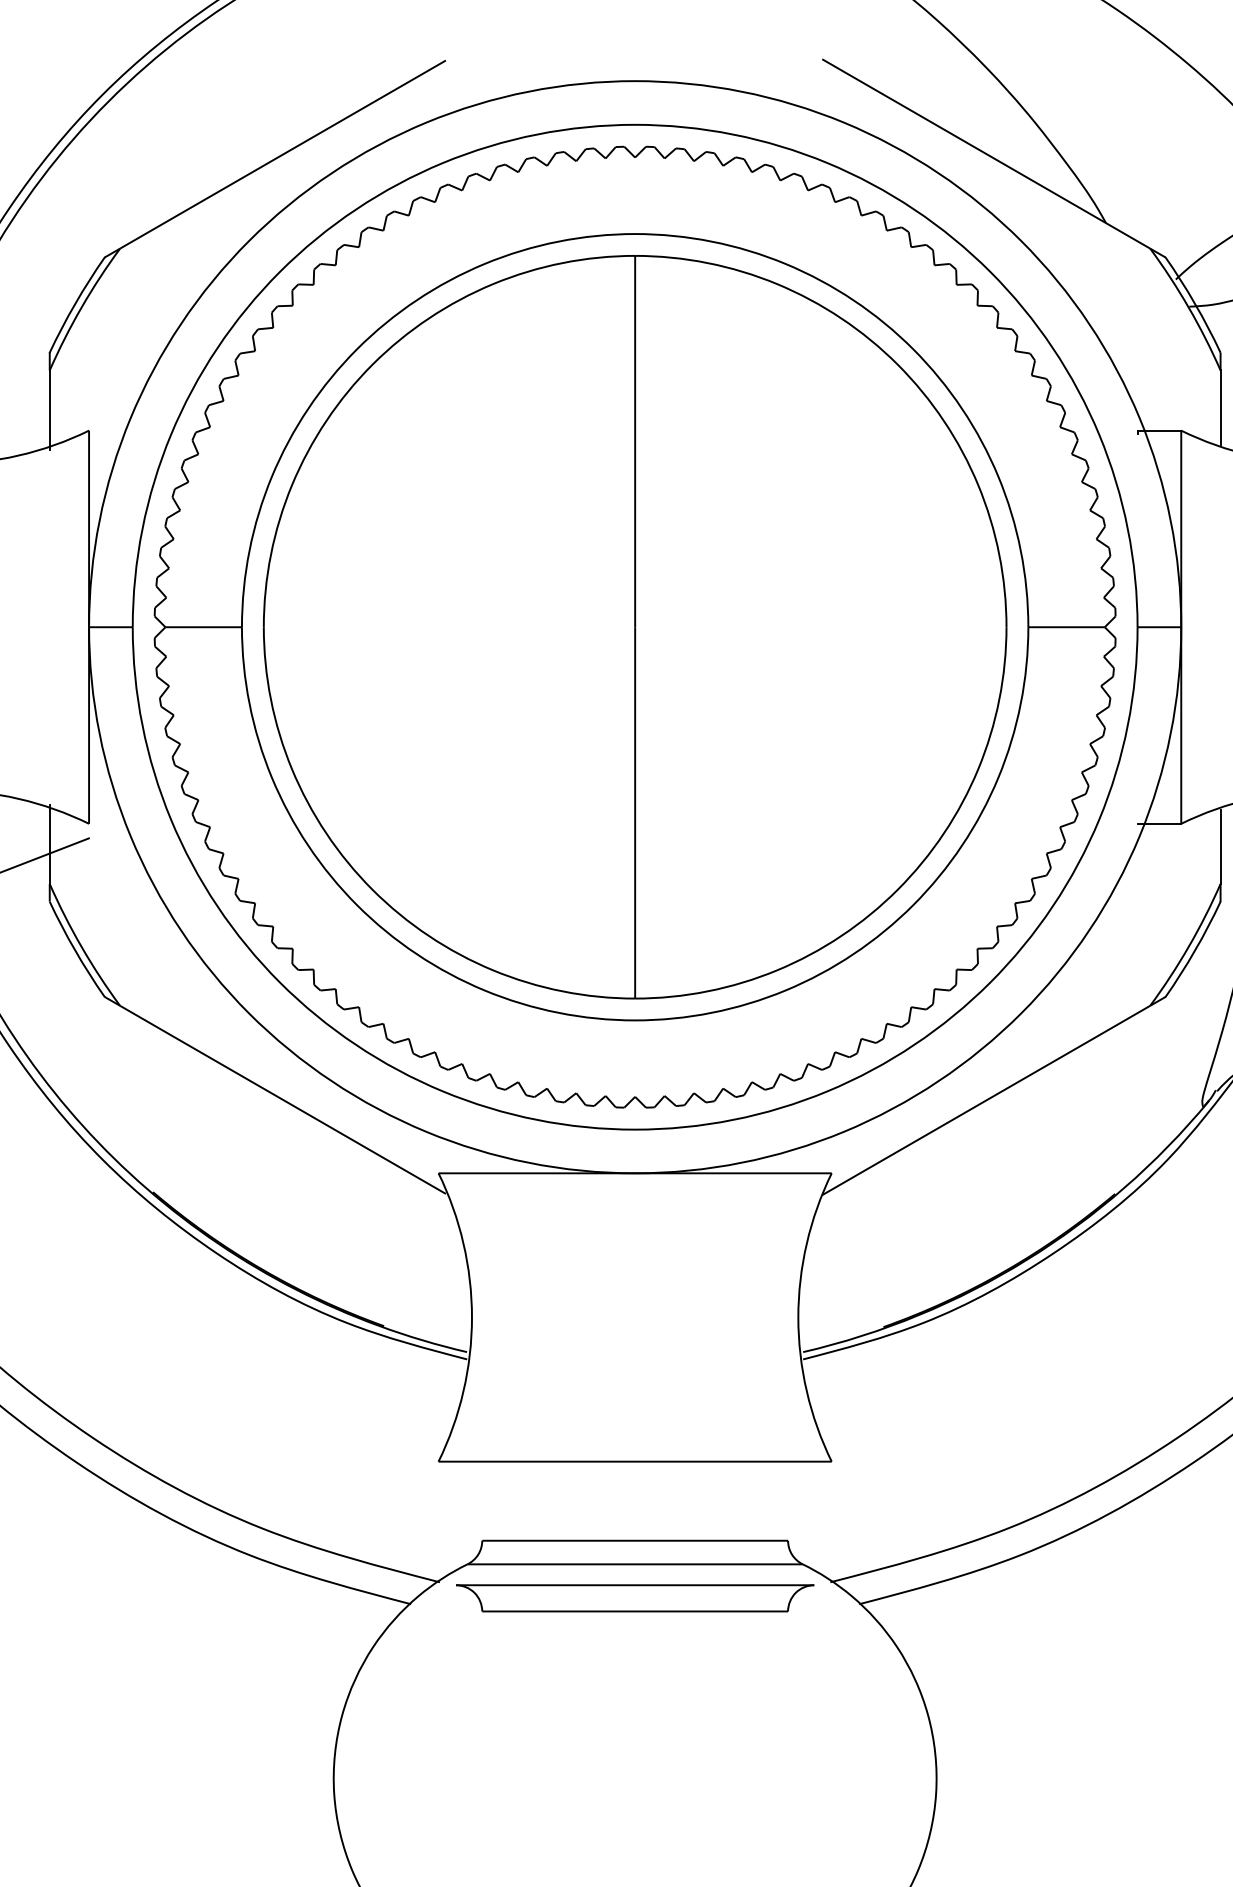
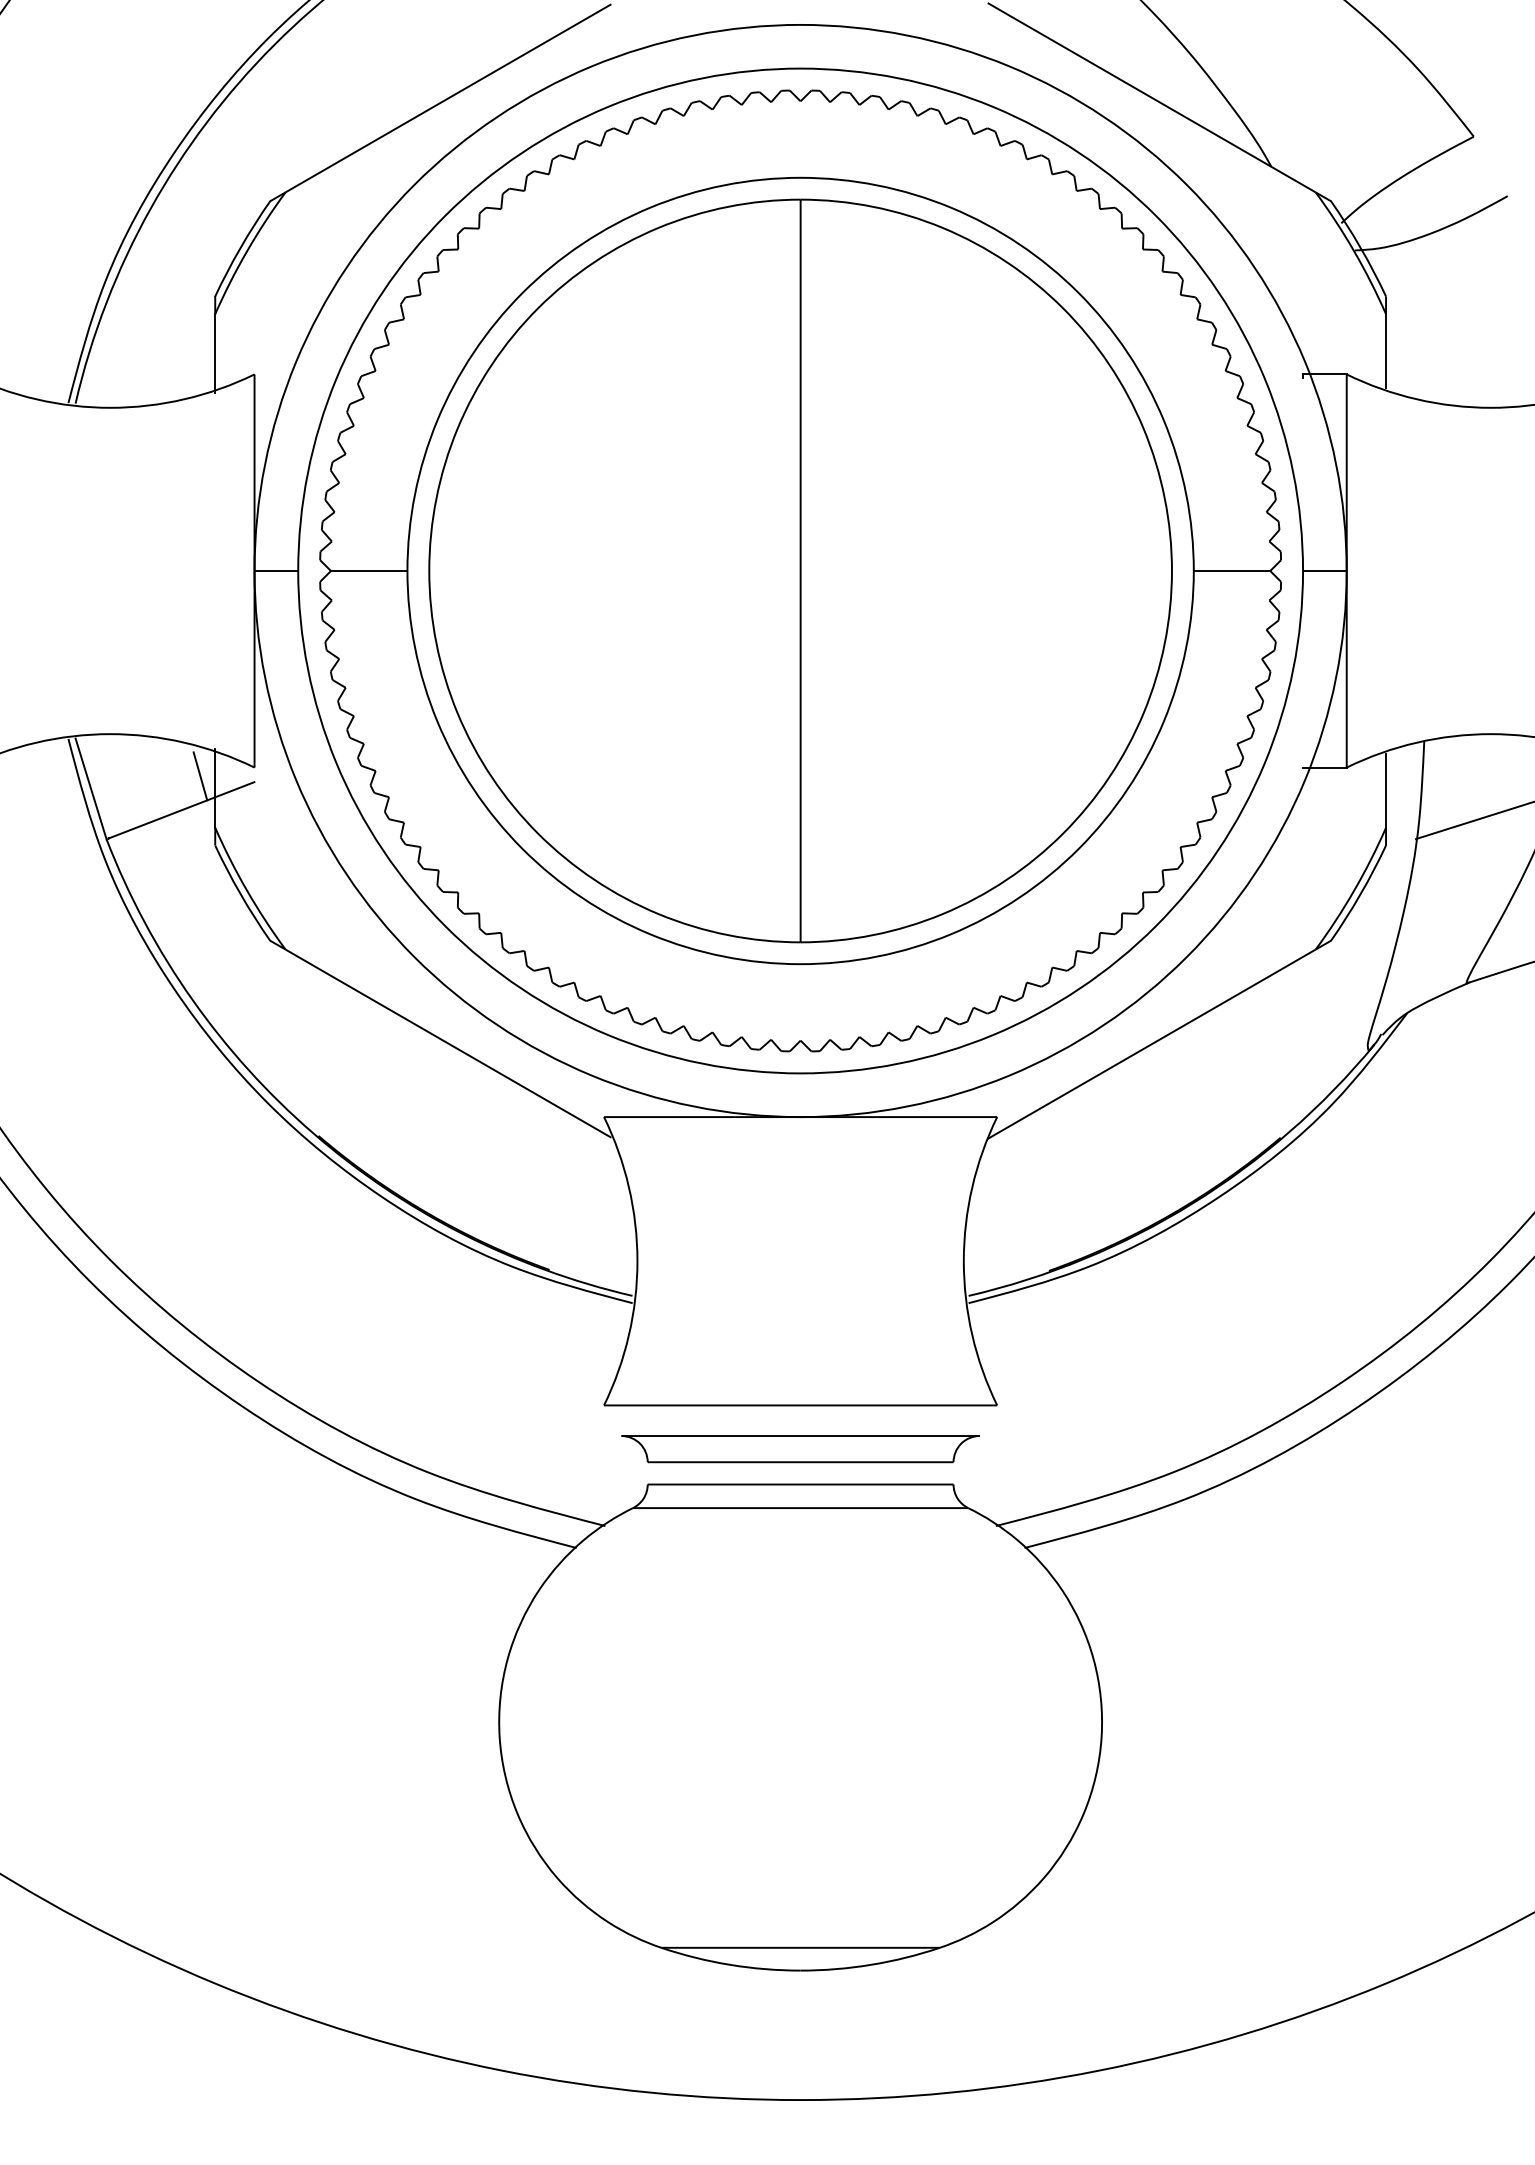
line: (35, 832) -> (200, 776), added
part: (635, 1598) -> (800, 1449), moved

